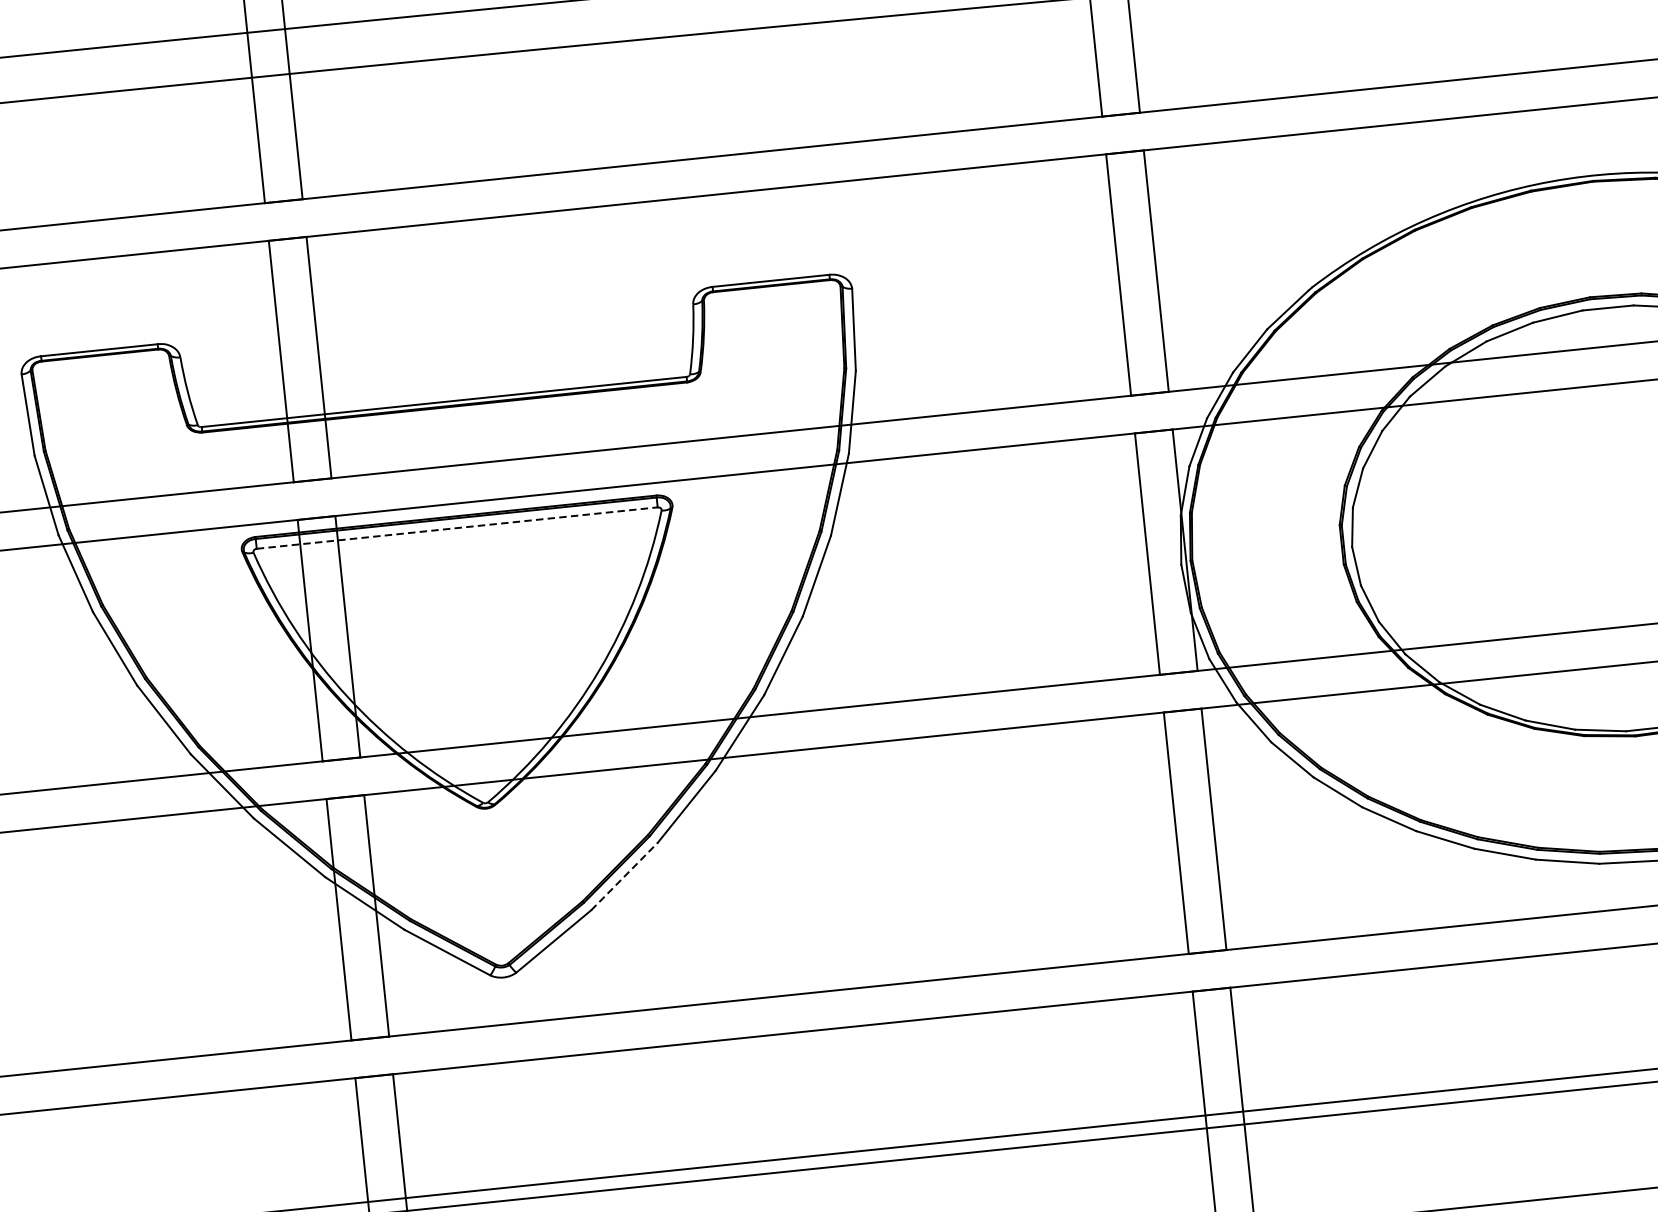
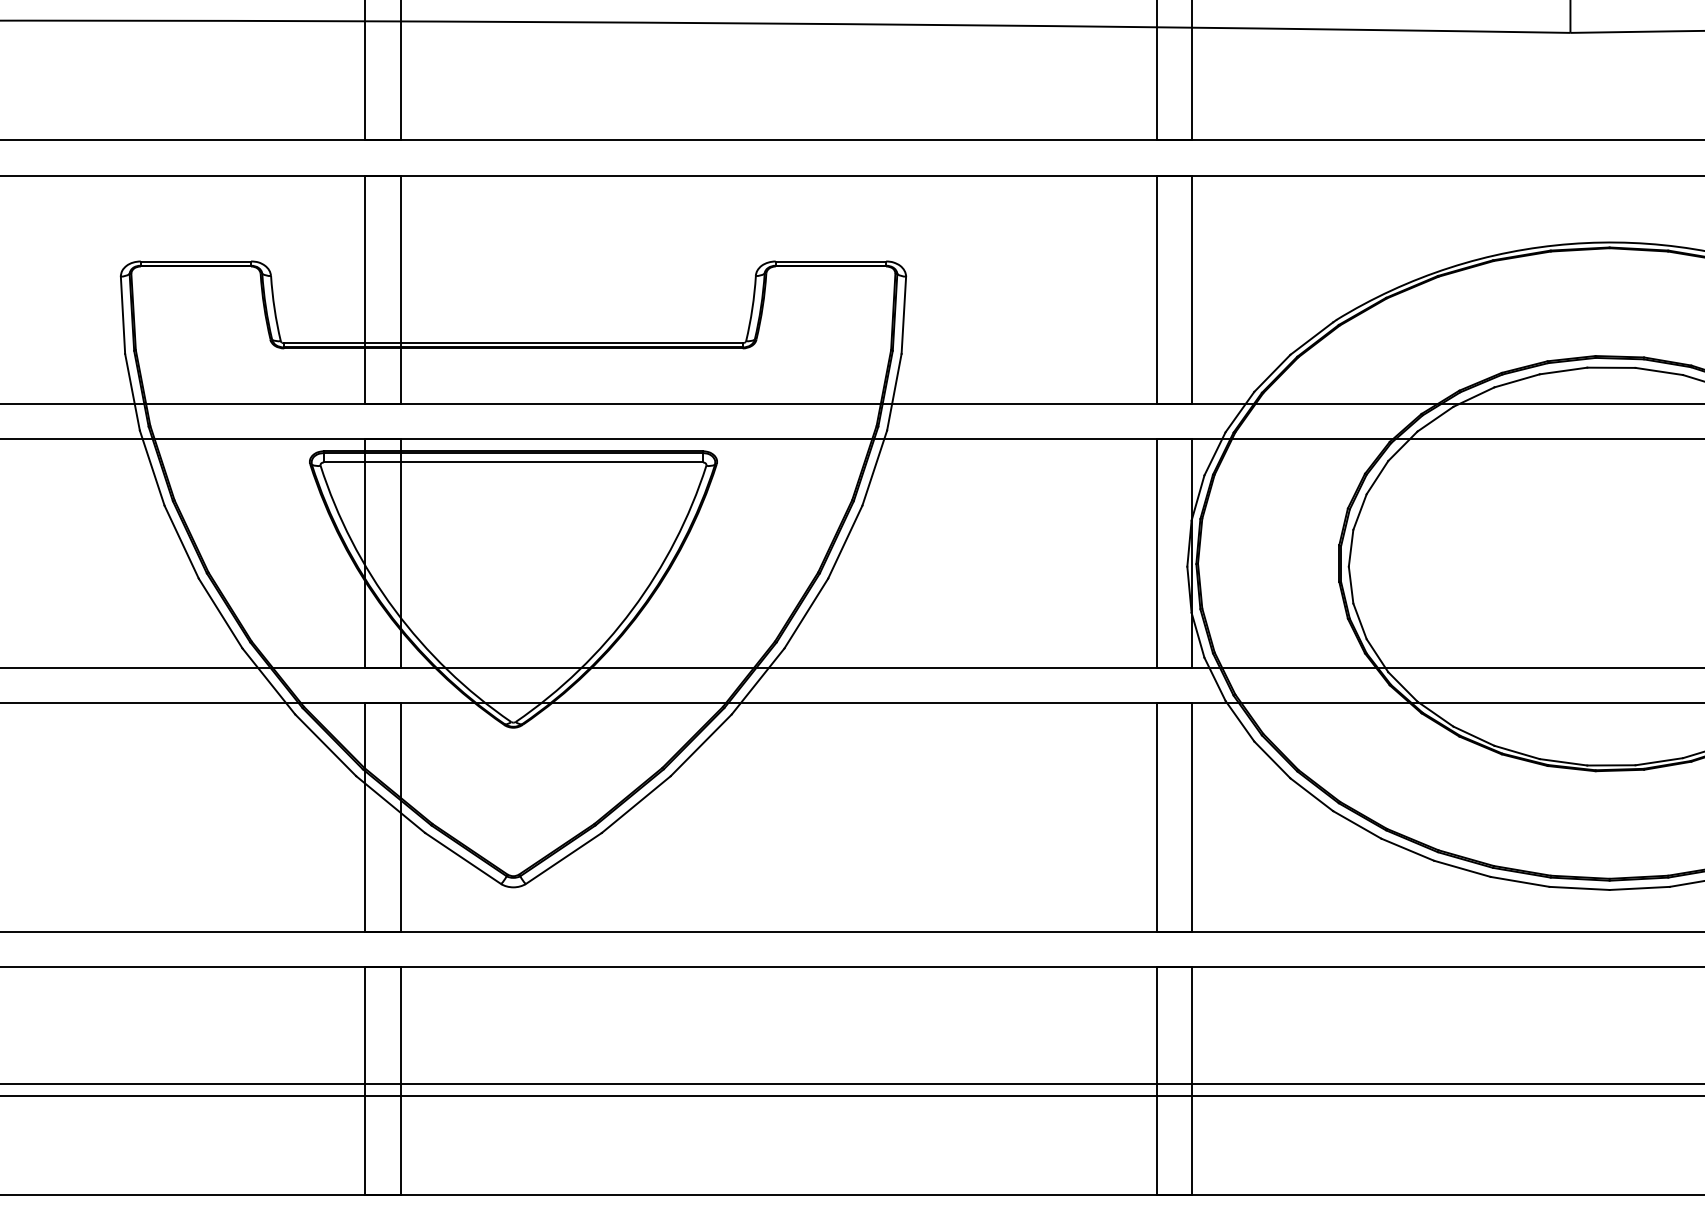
line: (457, 528) -> (513, 462), dashed -> solid
line: (624, 876) -> (636, 804), dashed -> solid

